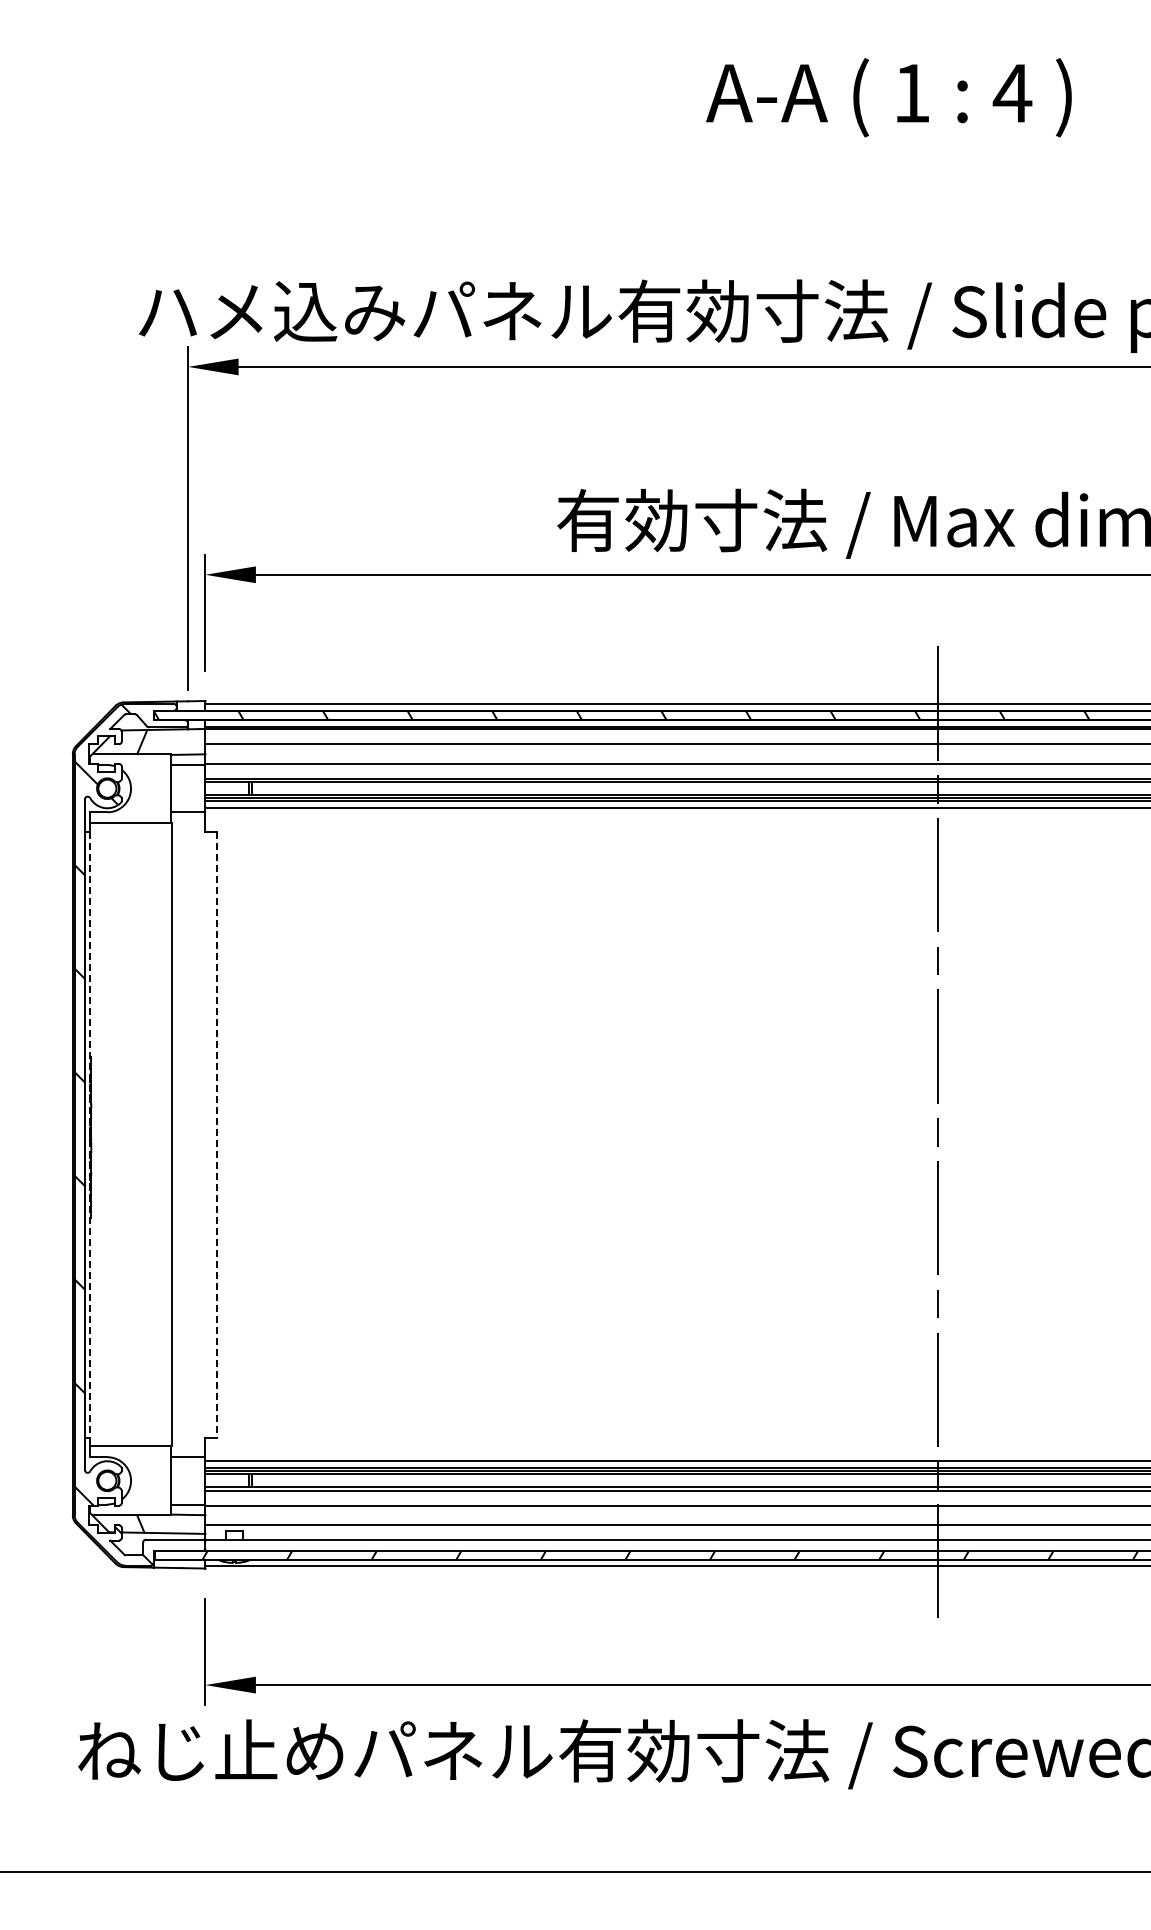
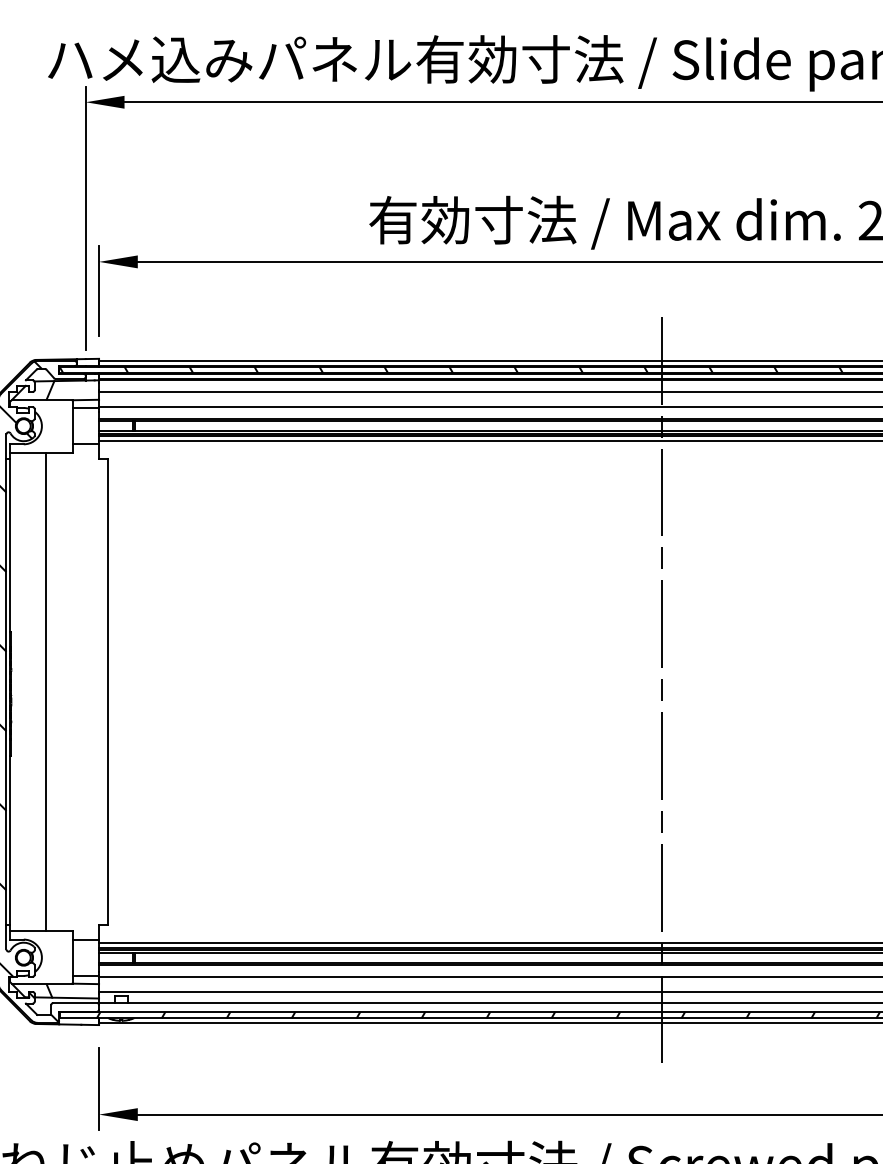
line: (90, 1134) -> (10, 691), dashed -> solid
line: (172, 1134) -> (46, 691), moved
line: (217, 1134) -> (108, 691), dashed -> solid

